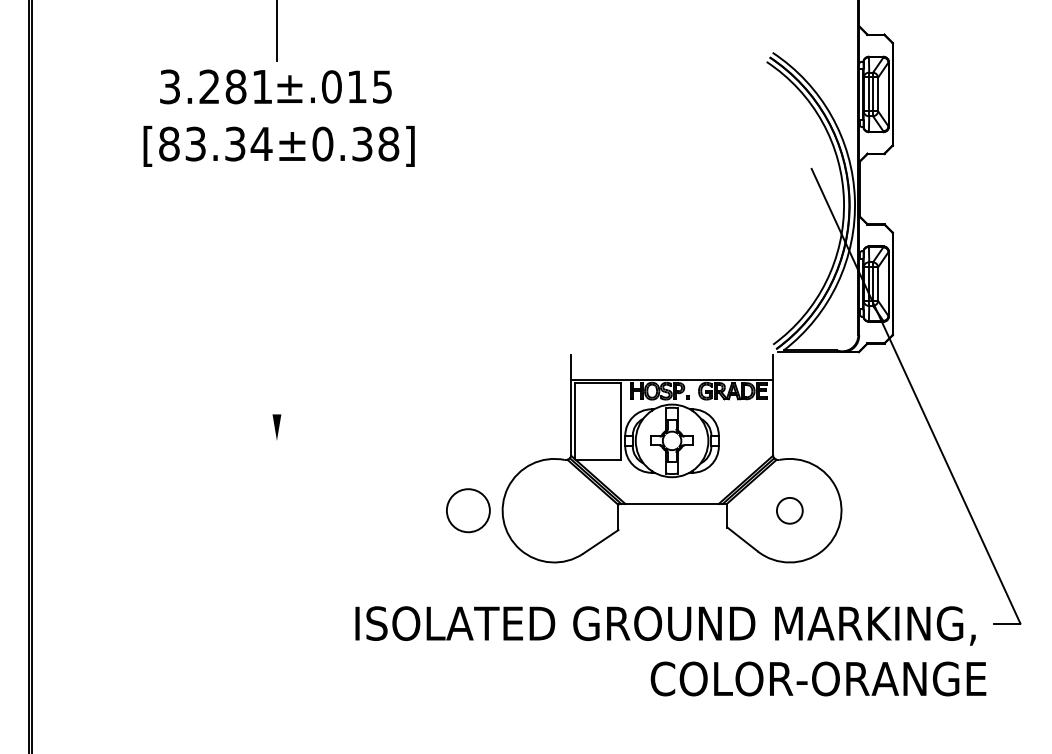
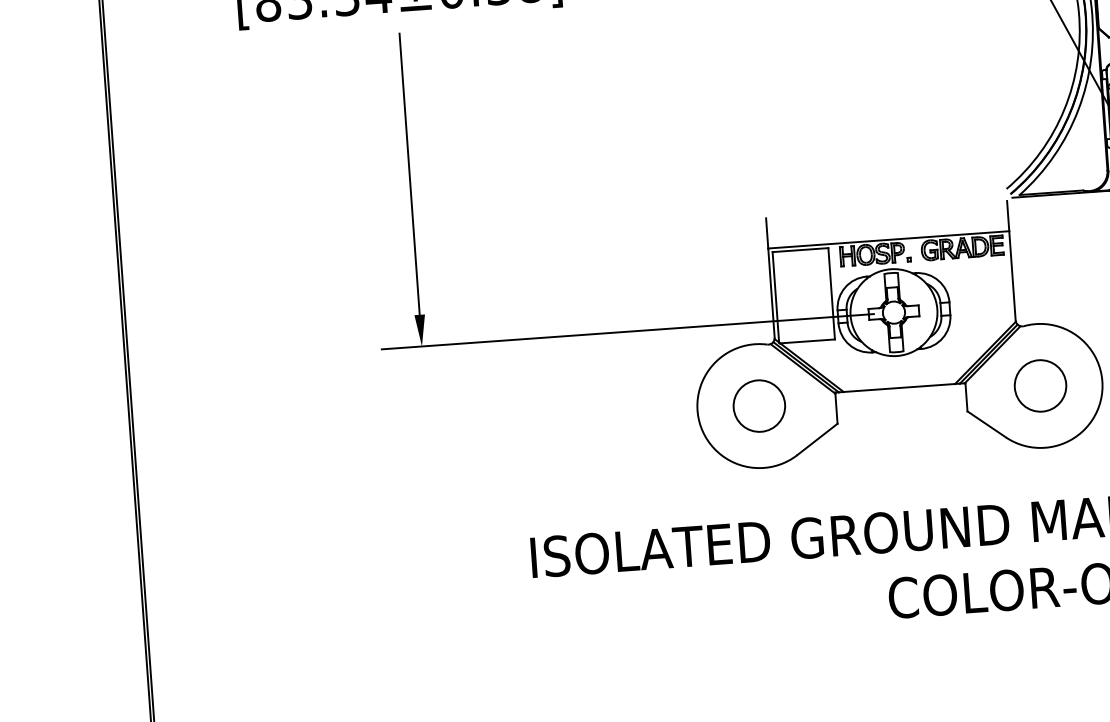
line: (276, 296) -> (409, 174), added
line: (449, 440) -> (628, 331), added
circle: (468, 510) -> (759, 405), moved
circle: (789, 510) -> (1040, 385), size x1.67

